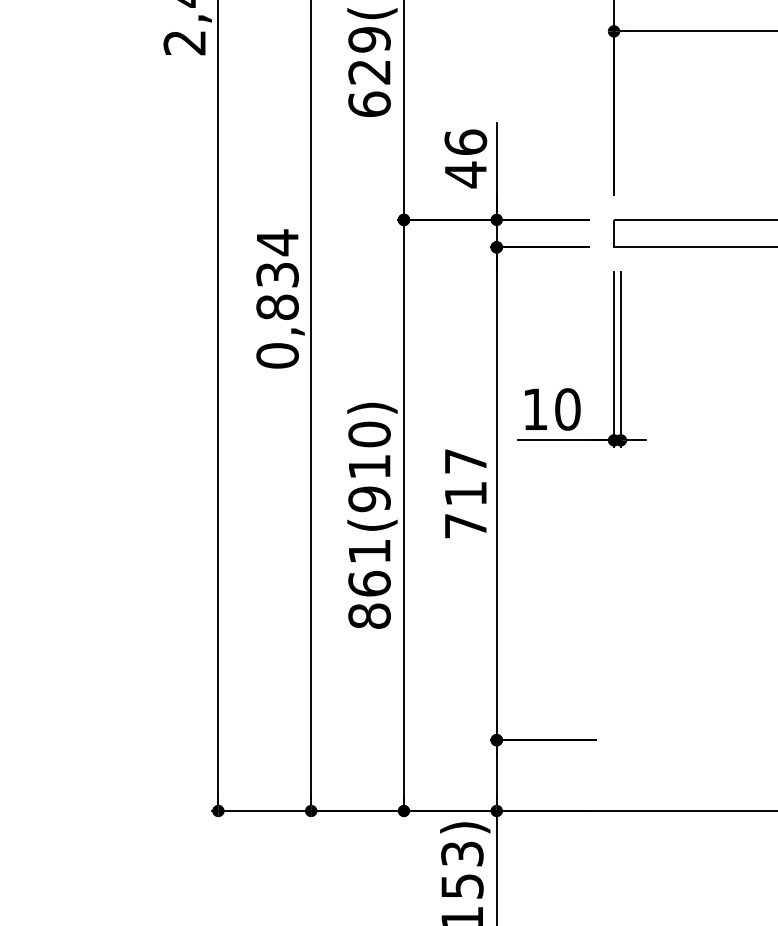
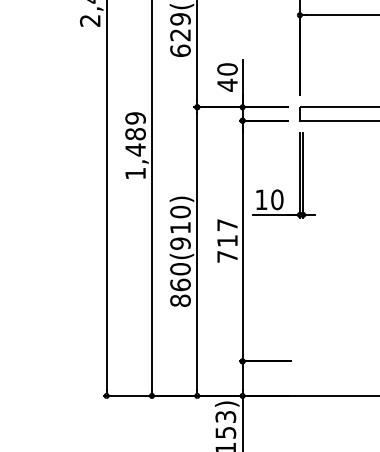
text: (465, 142) -> (227, 69), 46 -> 40
text: (277, 298) -> (135, 145), 0,834 -> 1,489
text: (369, 552) -> (180, 269), 861(910) -> 860(910)

